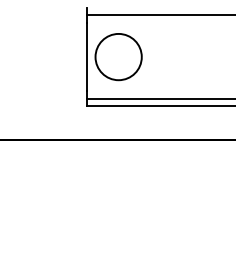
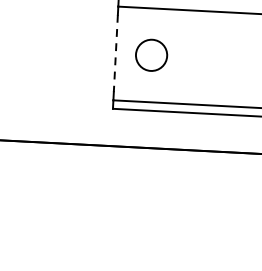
circle: (118, 56) -> (151, 54), size x0.6
line: (86, 57) -> (115, 53), solid -> dashed

